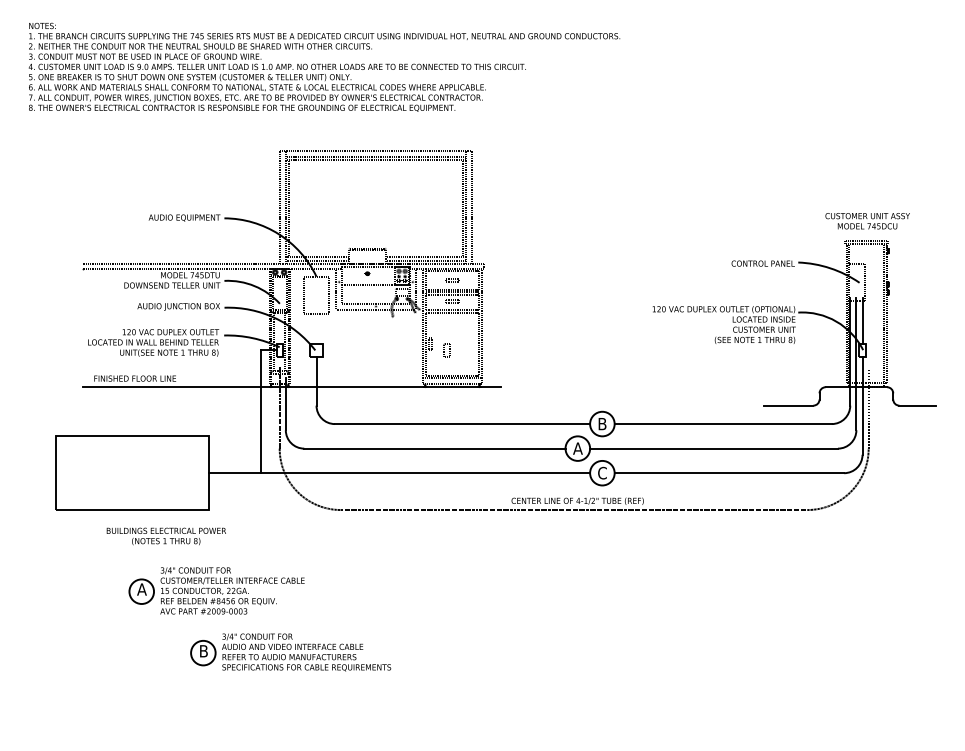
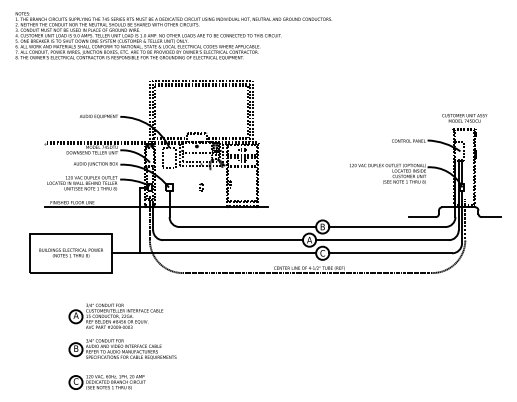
part: (447, 350) -> (201, 187), moved
text: (165, 535) -> (70, 252), moved
part: (290, 652) -> (122, 349), moved
part: (198, 714) -> (106, 382), added

